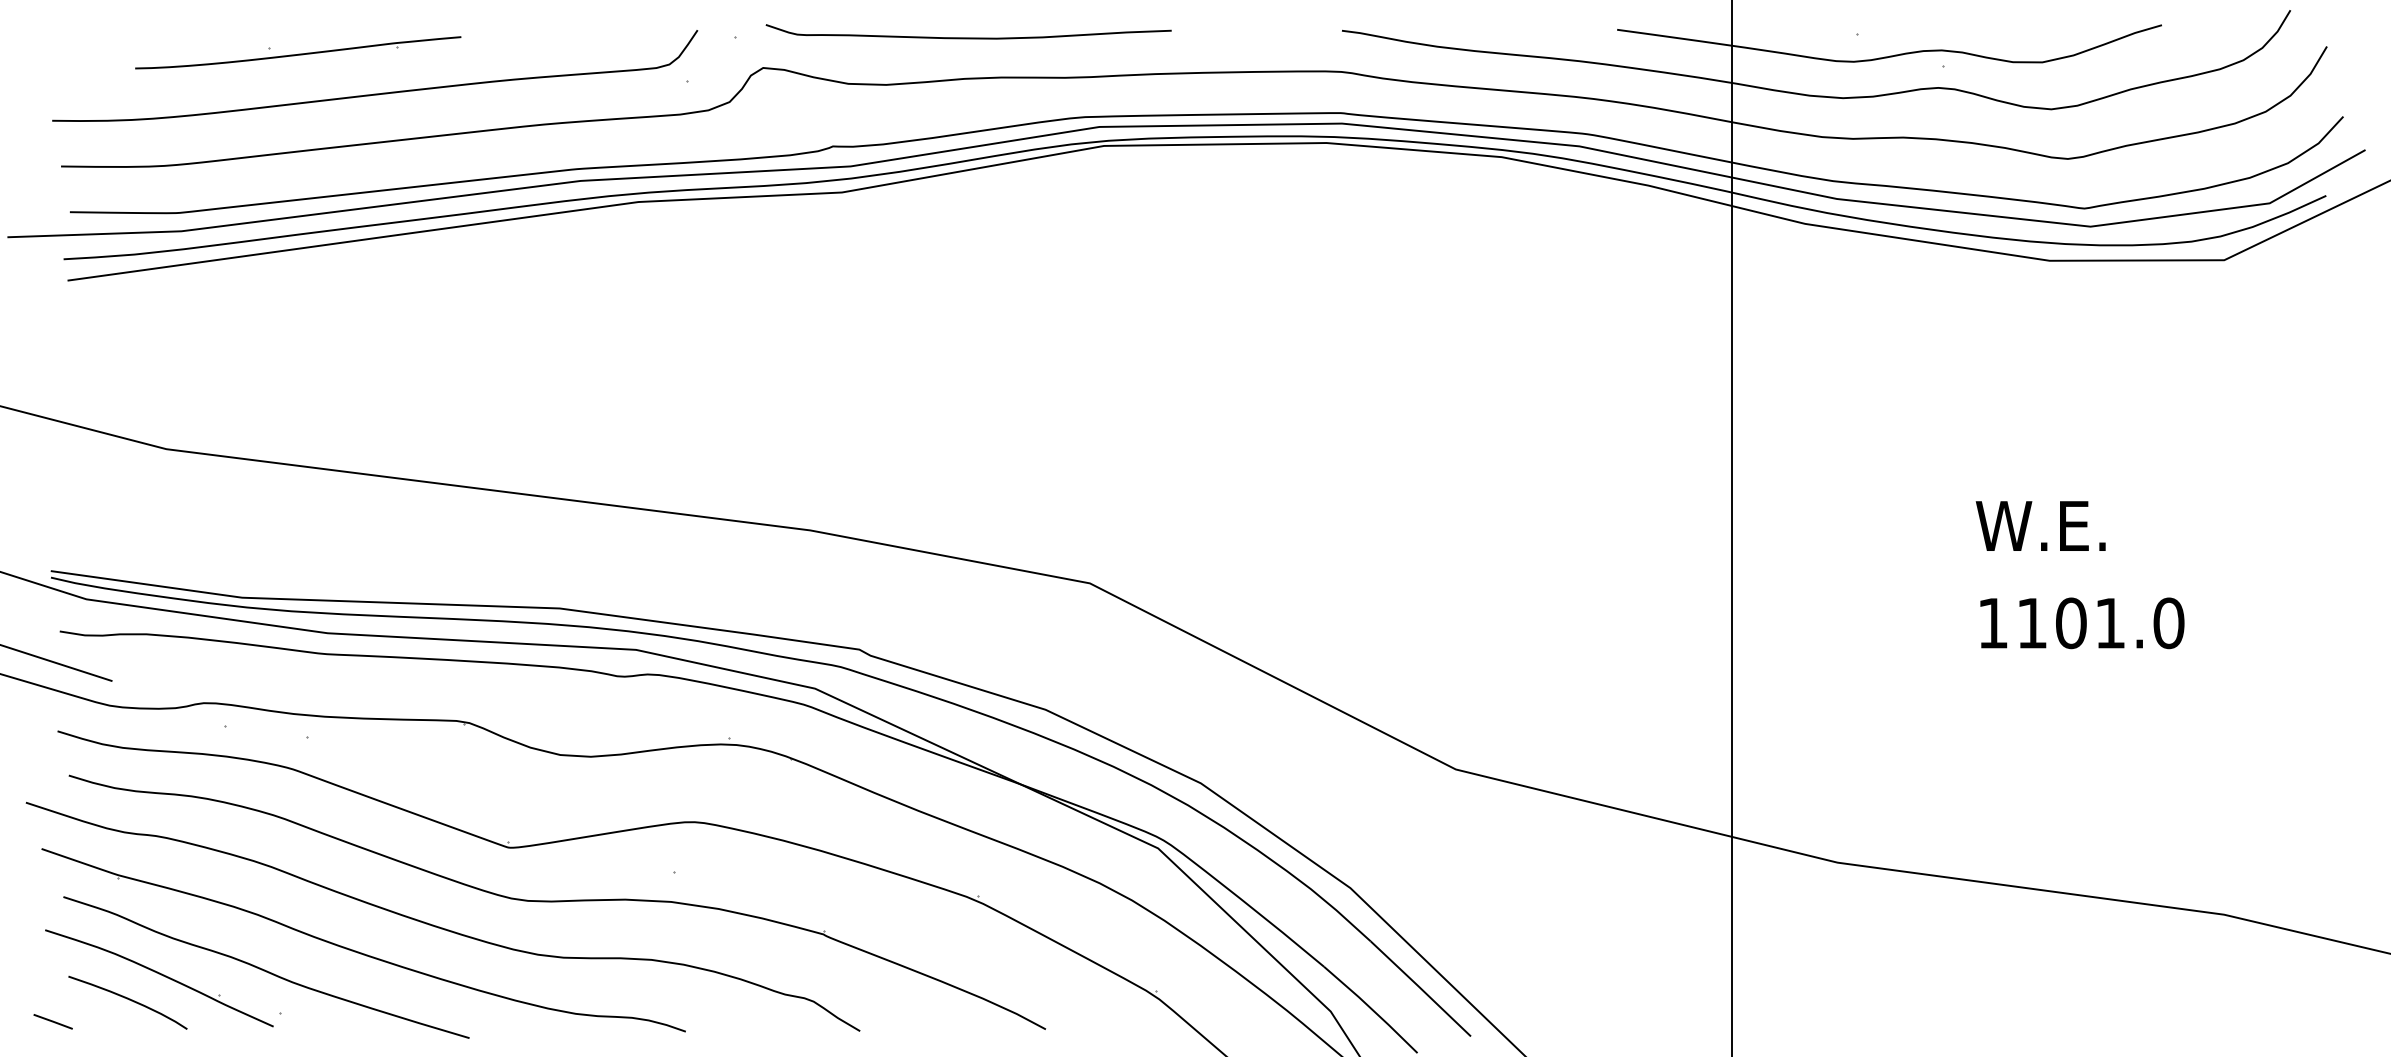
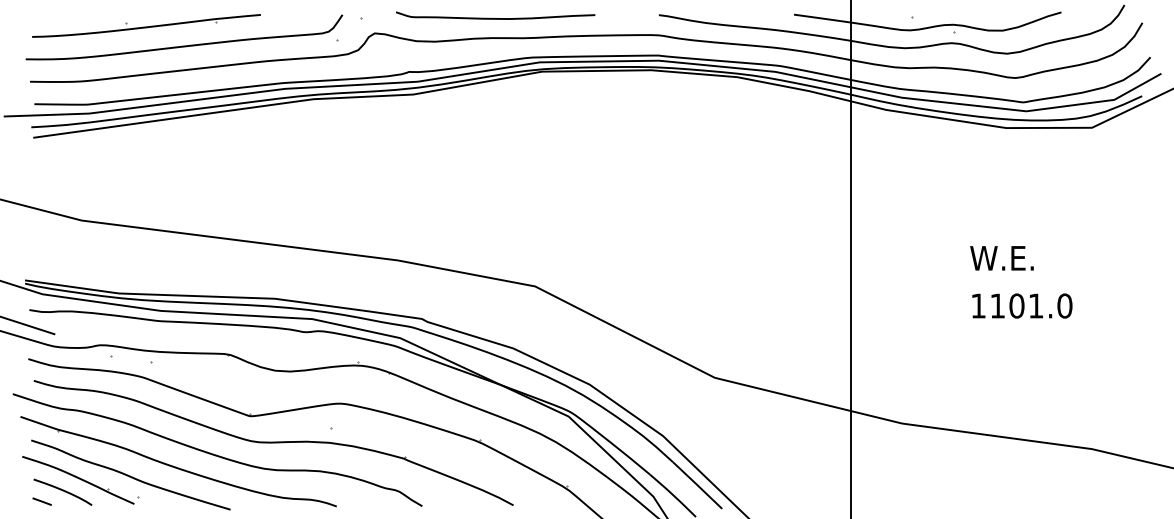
curve: (968, 37) -> (495, 18), moved
part: (298, 51) -> (146, 25), size x1.43
line: (51, 1021) -> (41, 501), moved

